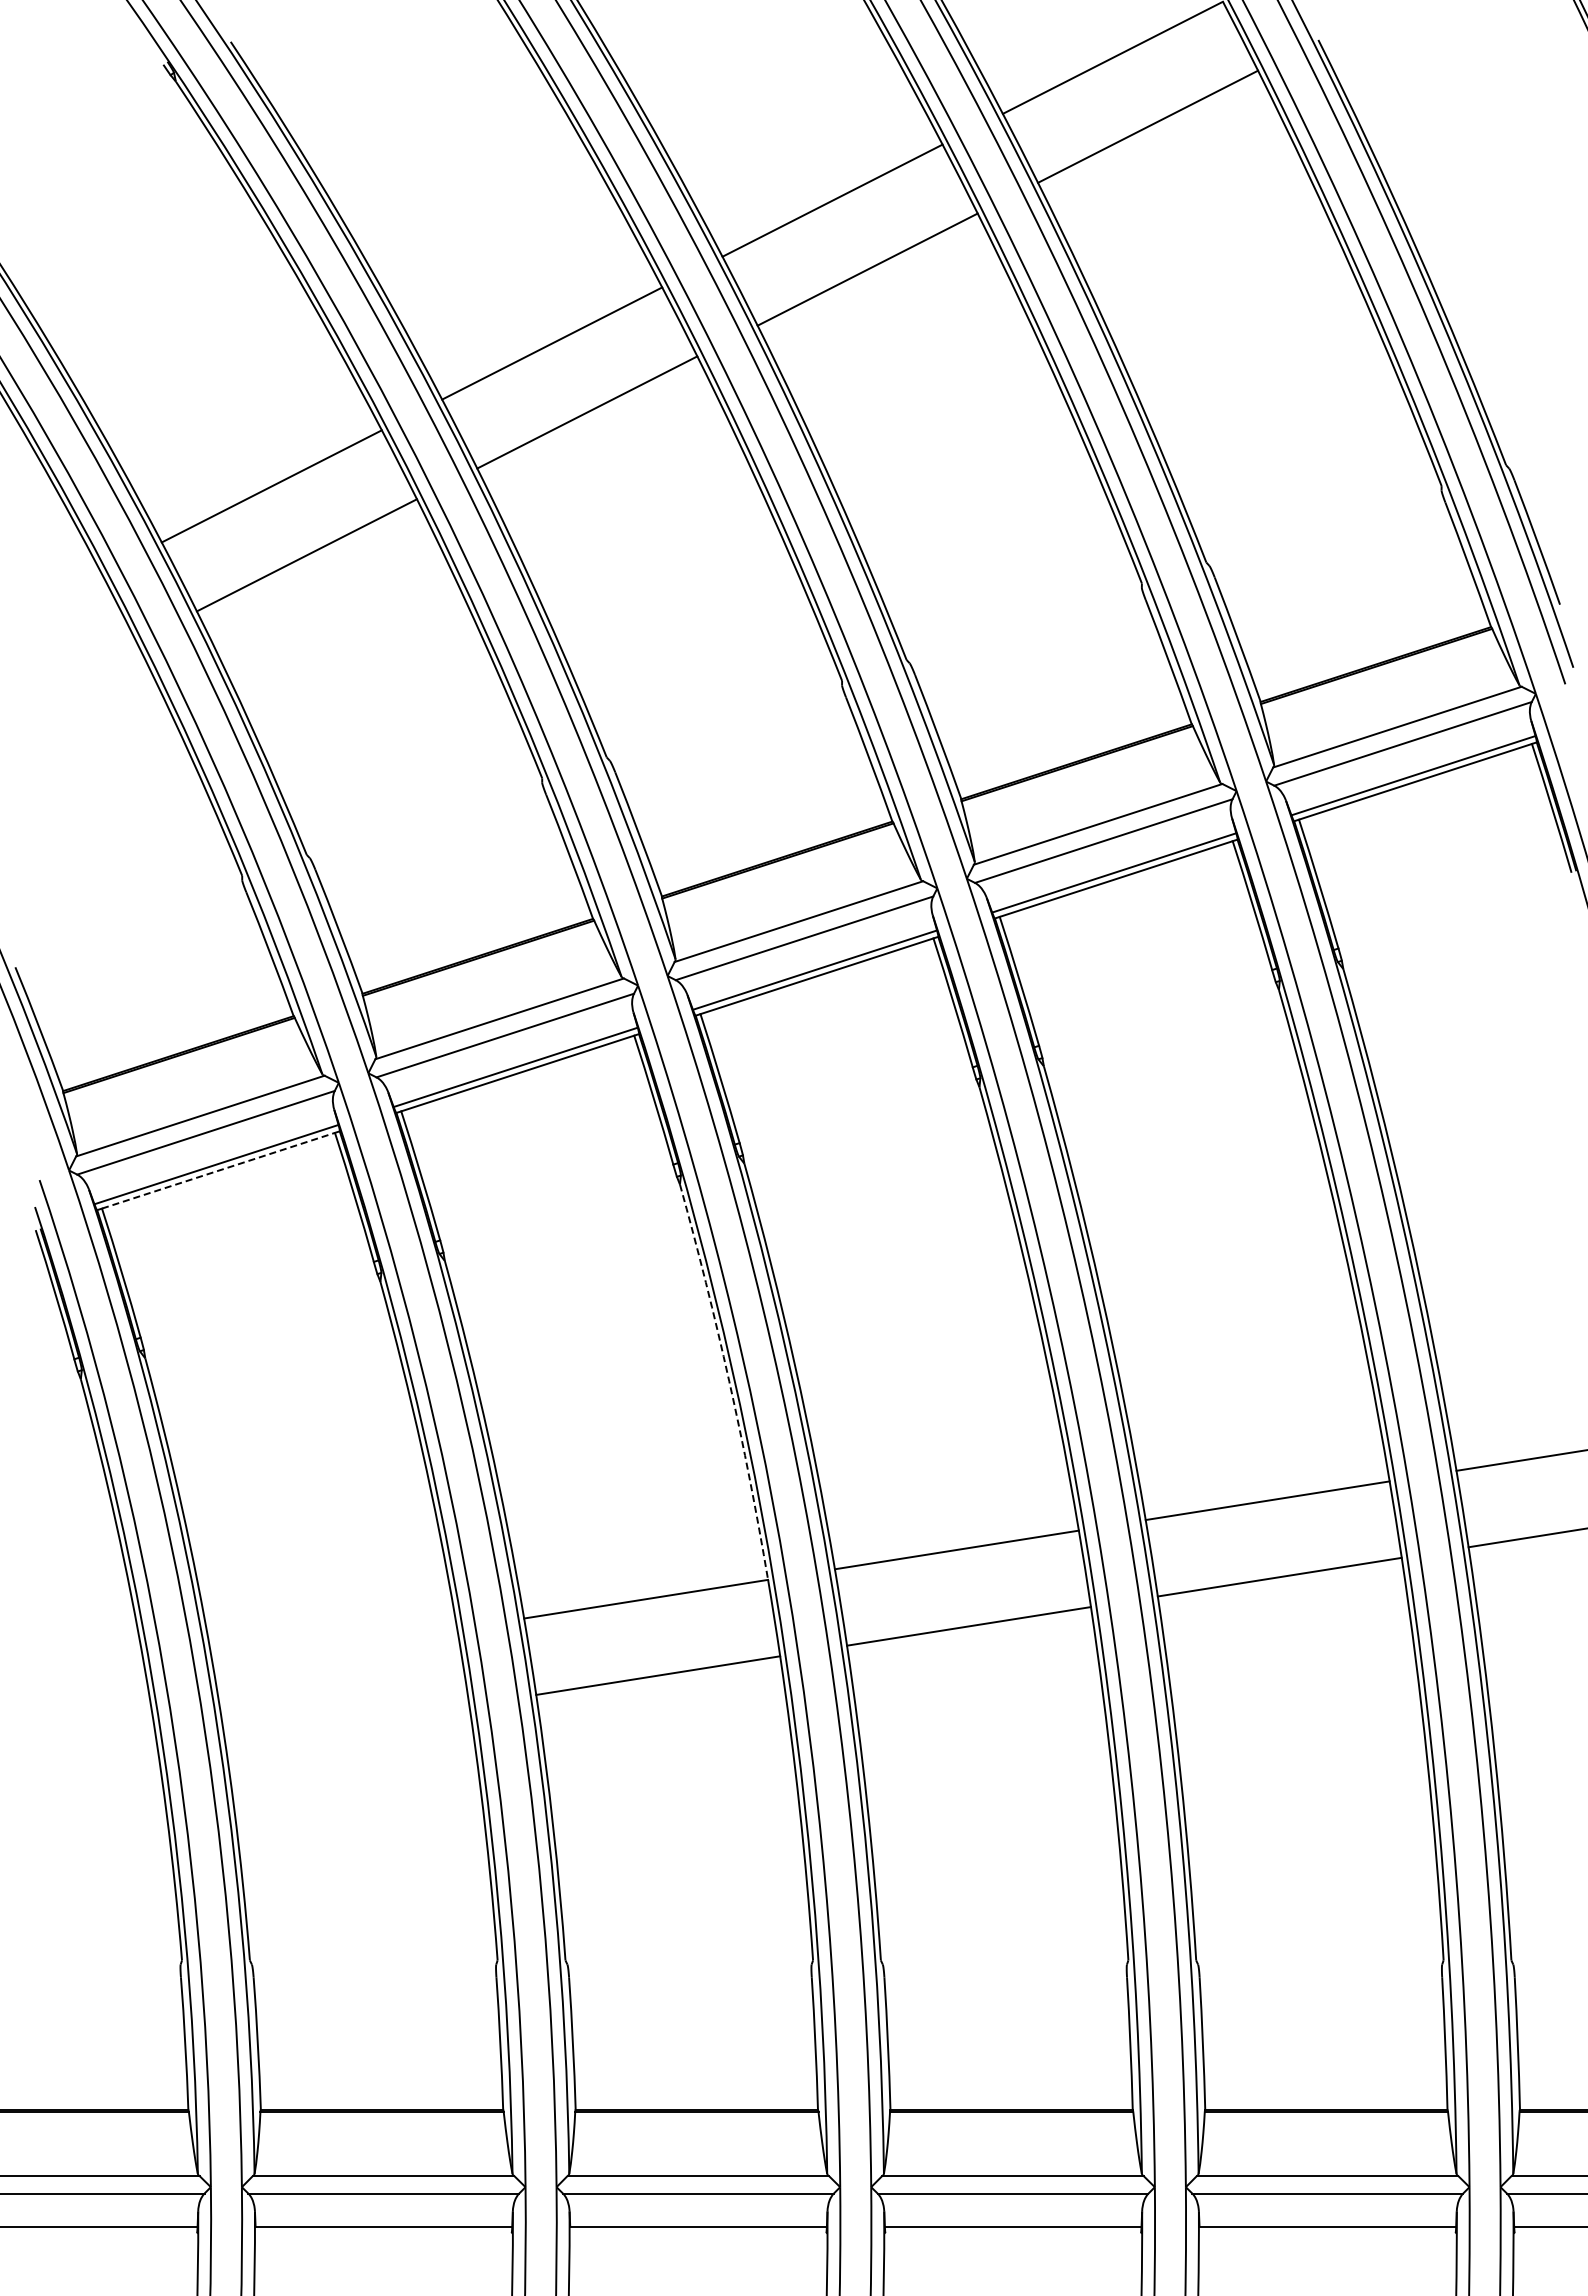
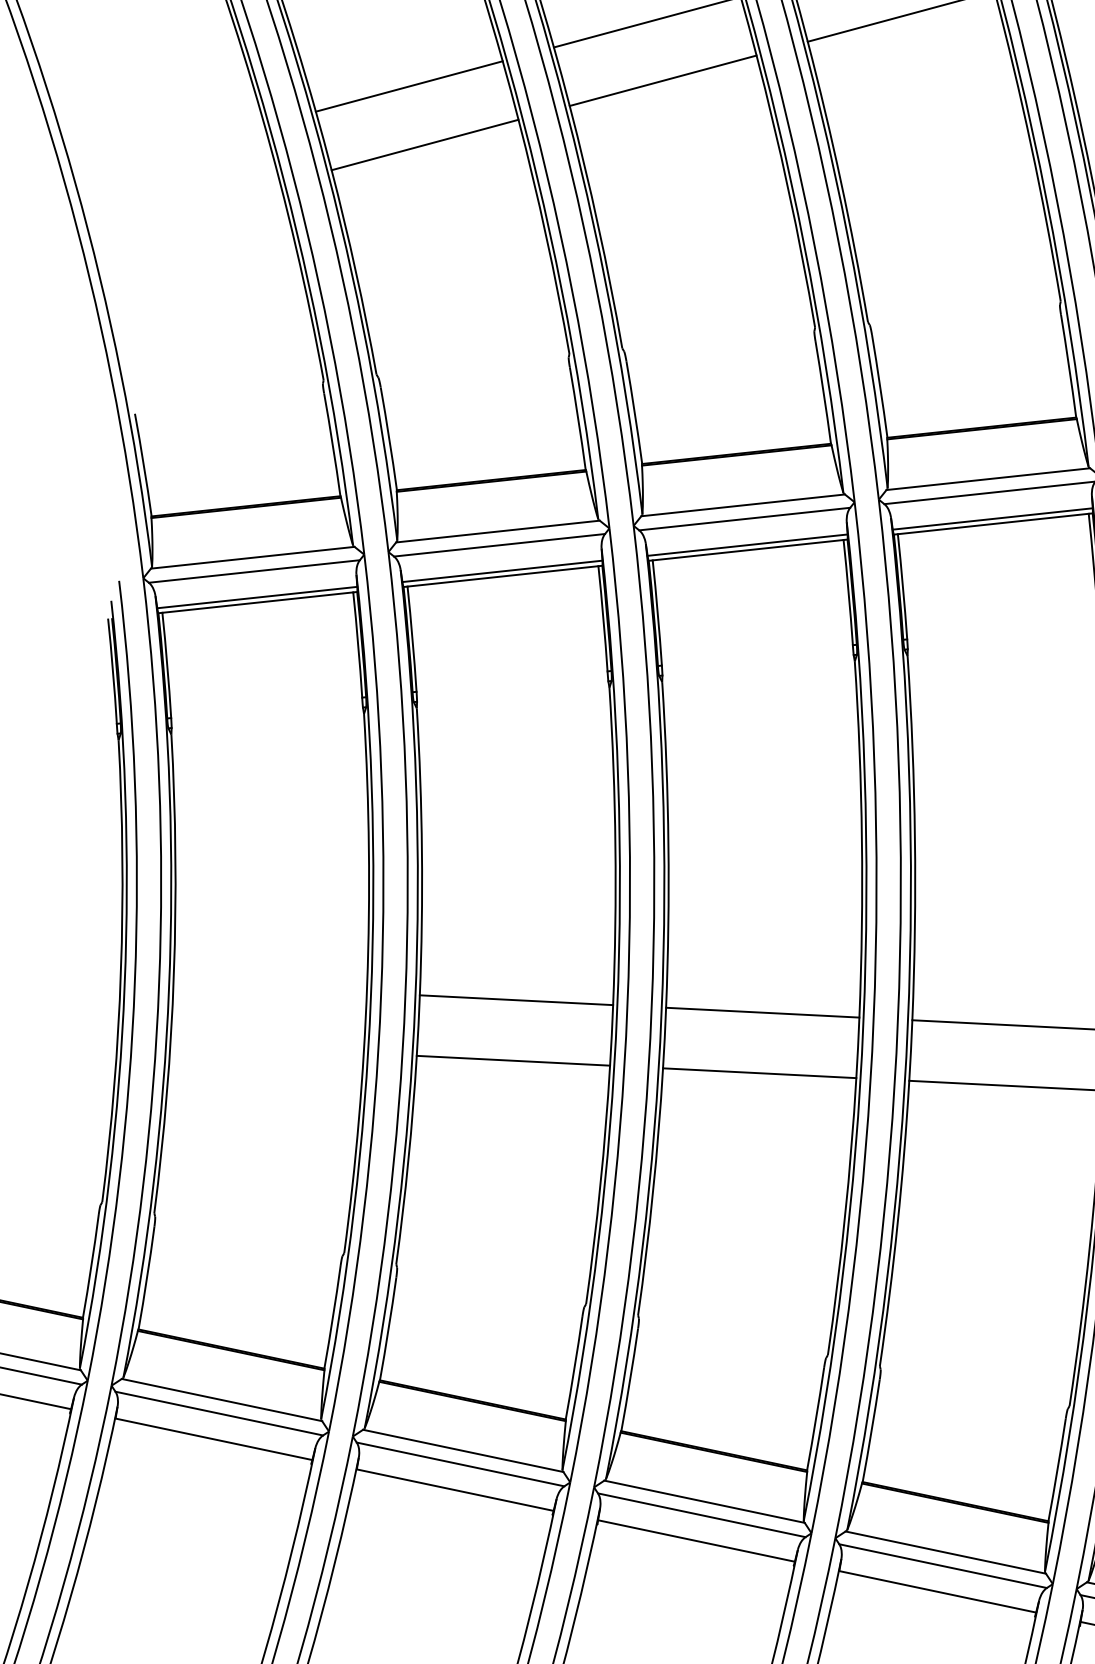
line: (218, 1170) -> (257, 602), dashed -> solid
arc: (729, 1381) -> (615, 846), dashed -> solid

